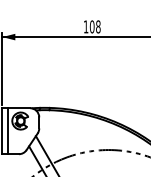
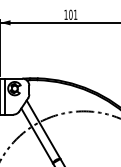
text: (98, 26) -> (75, 14), 108 -> 101

